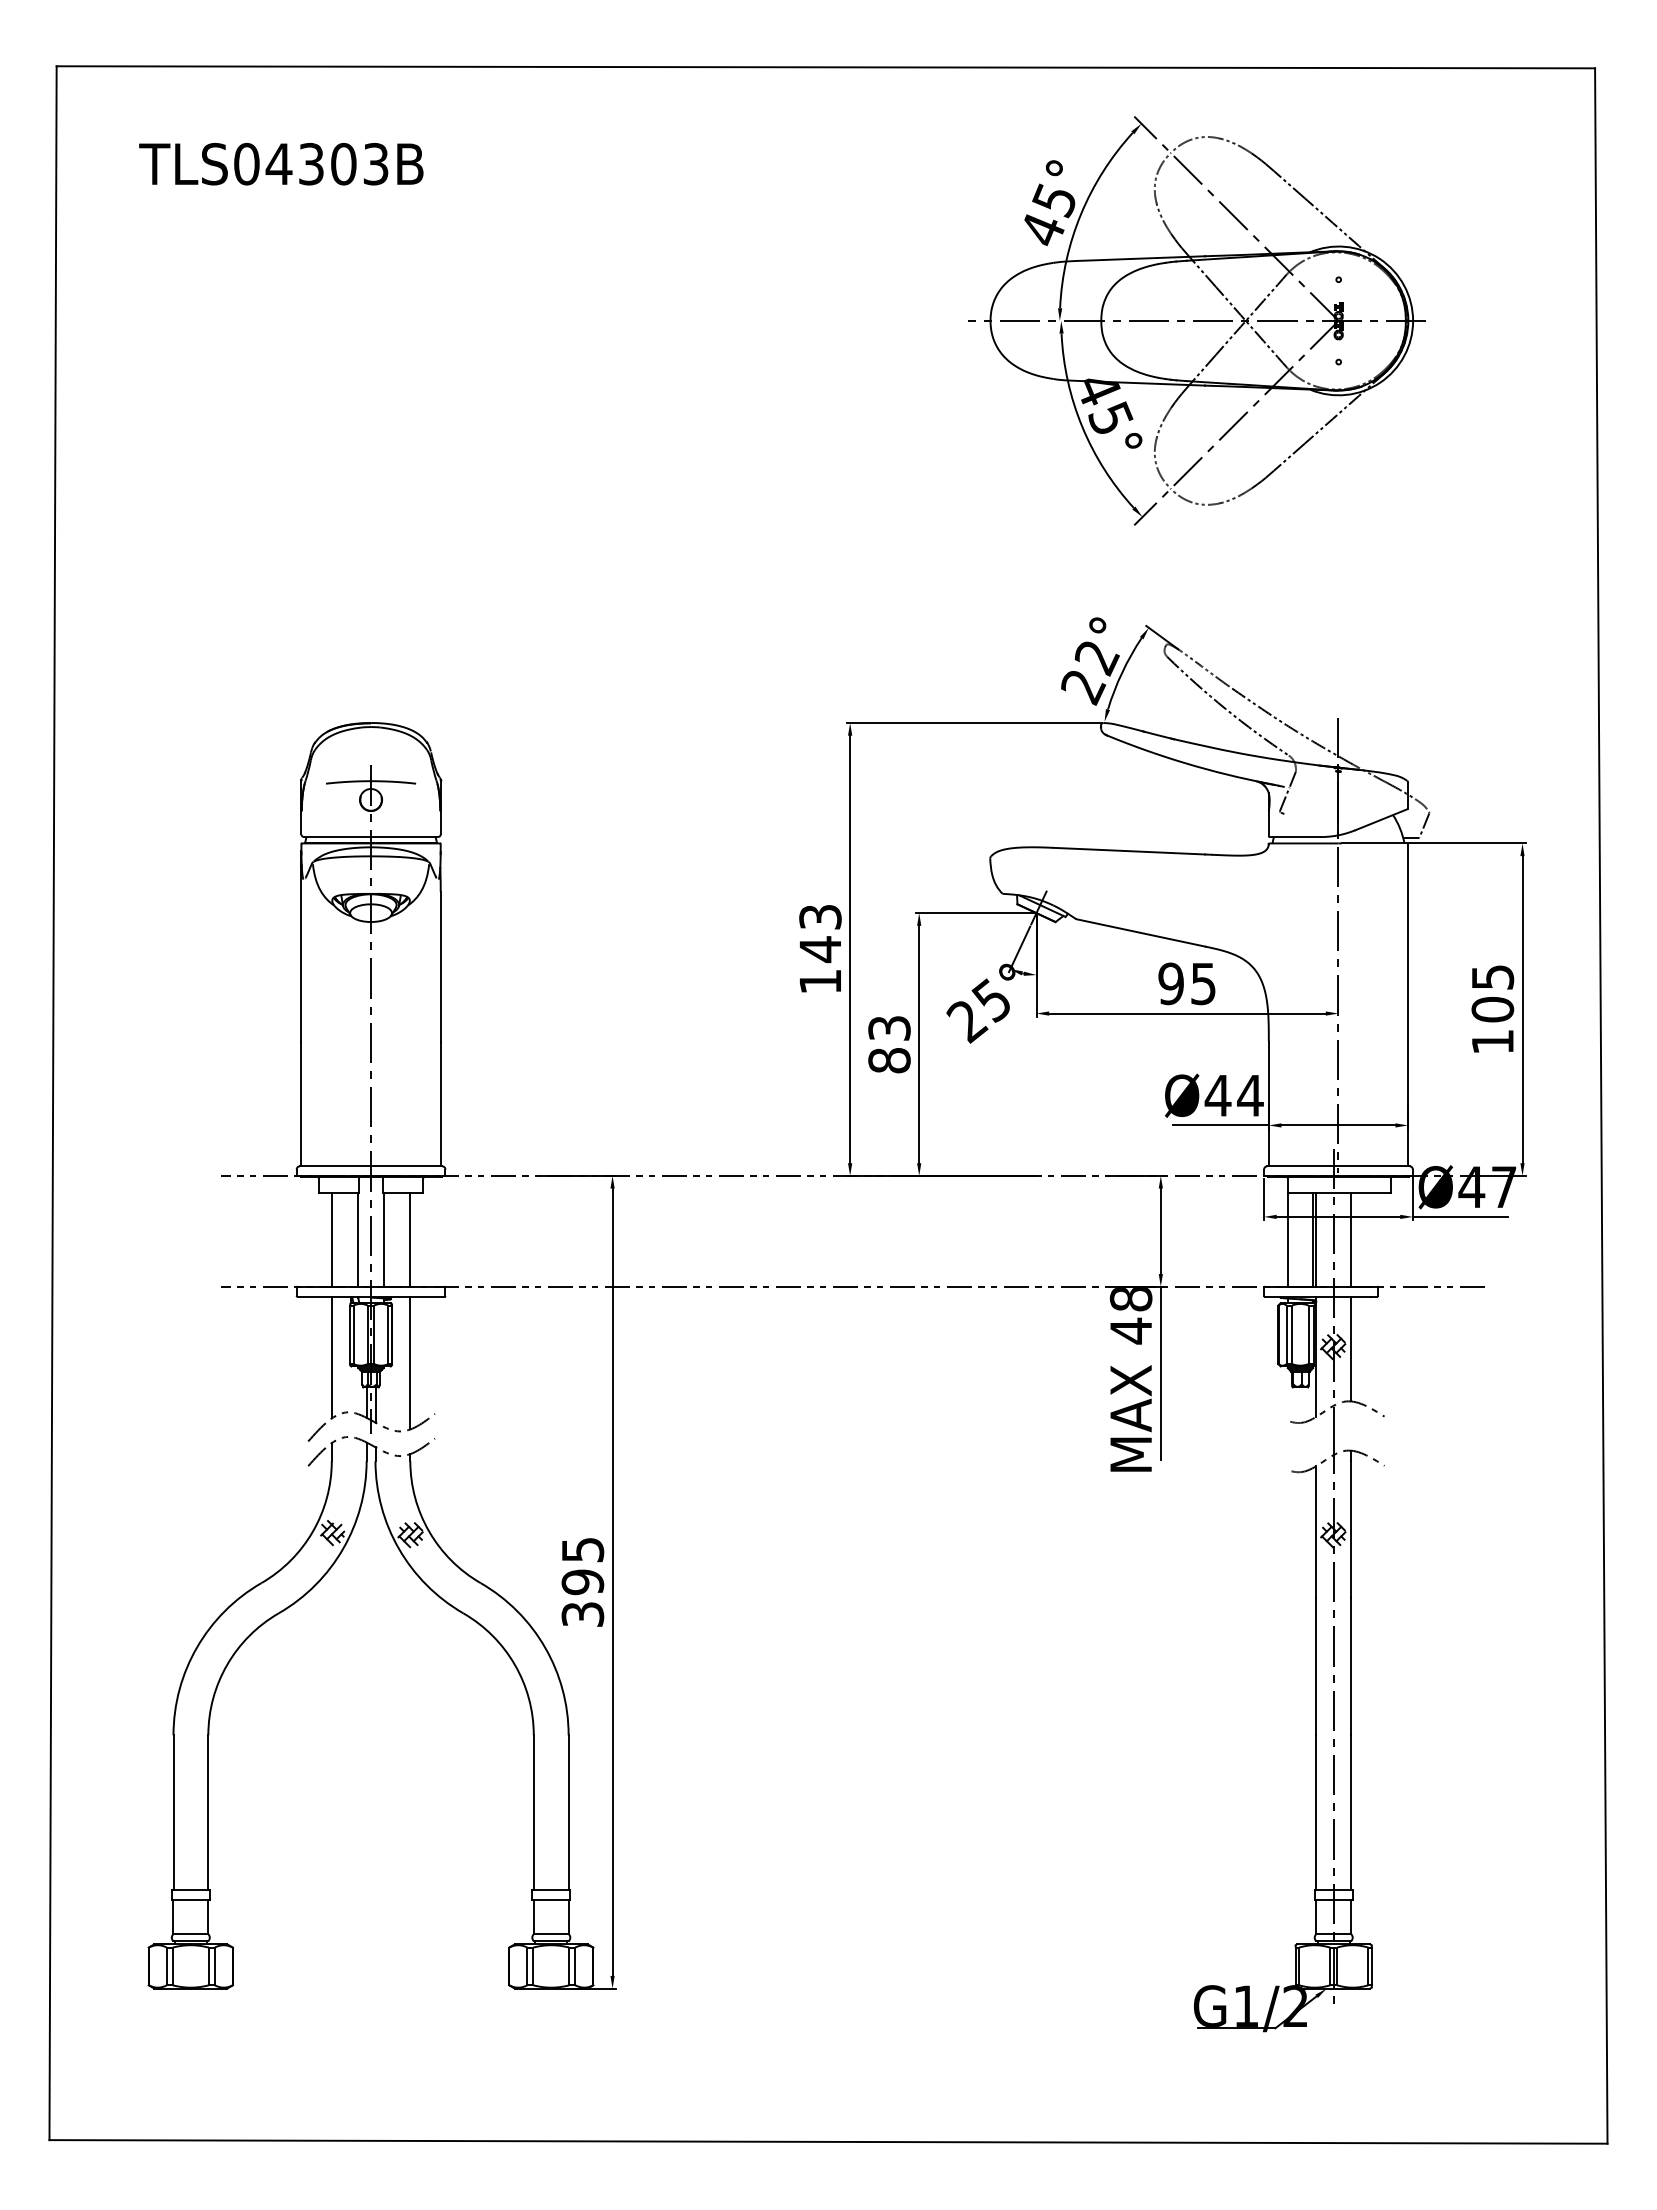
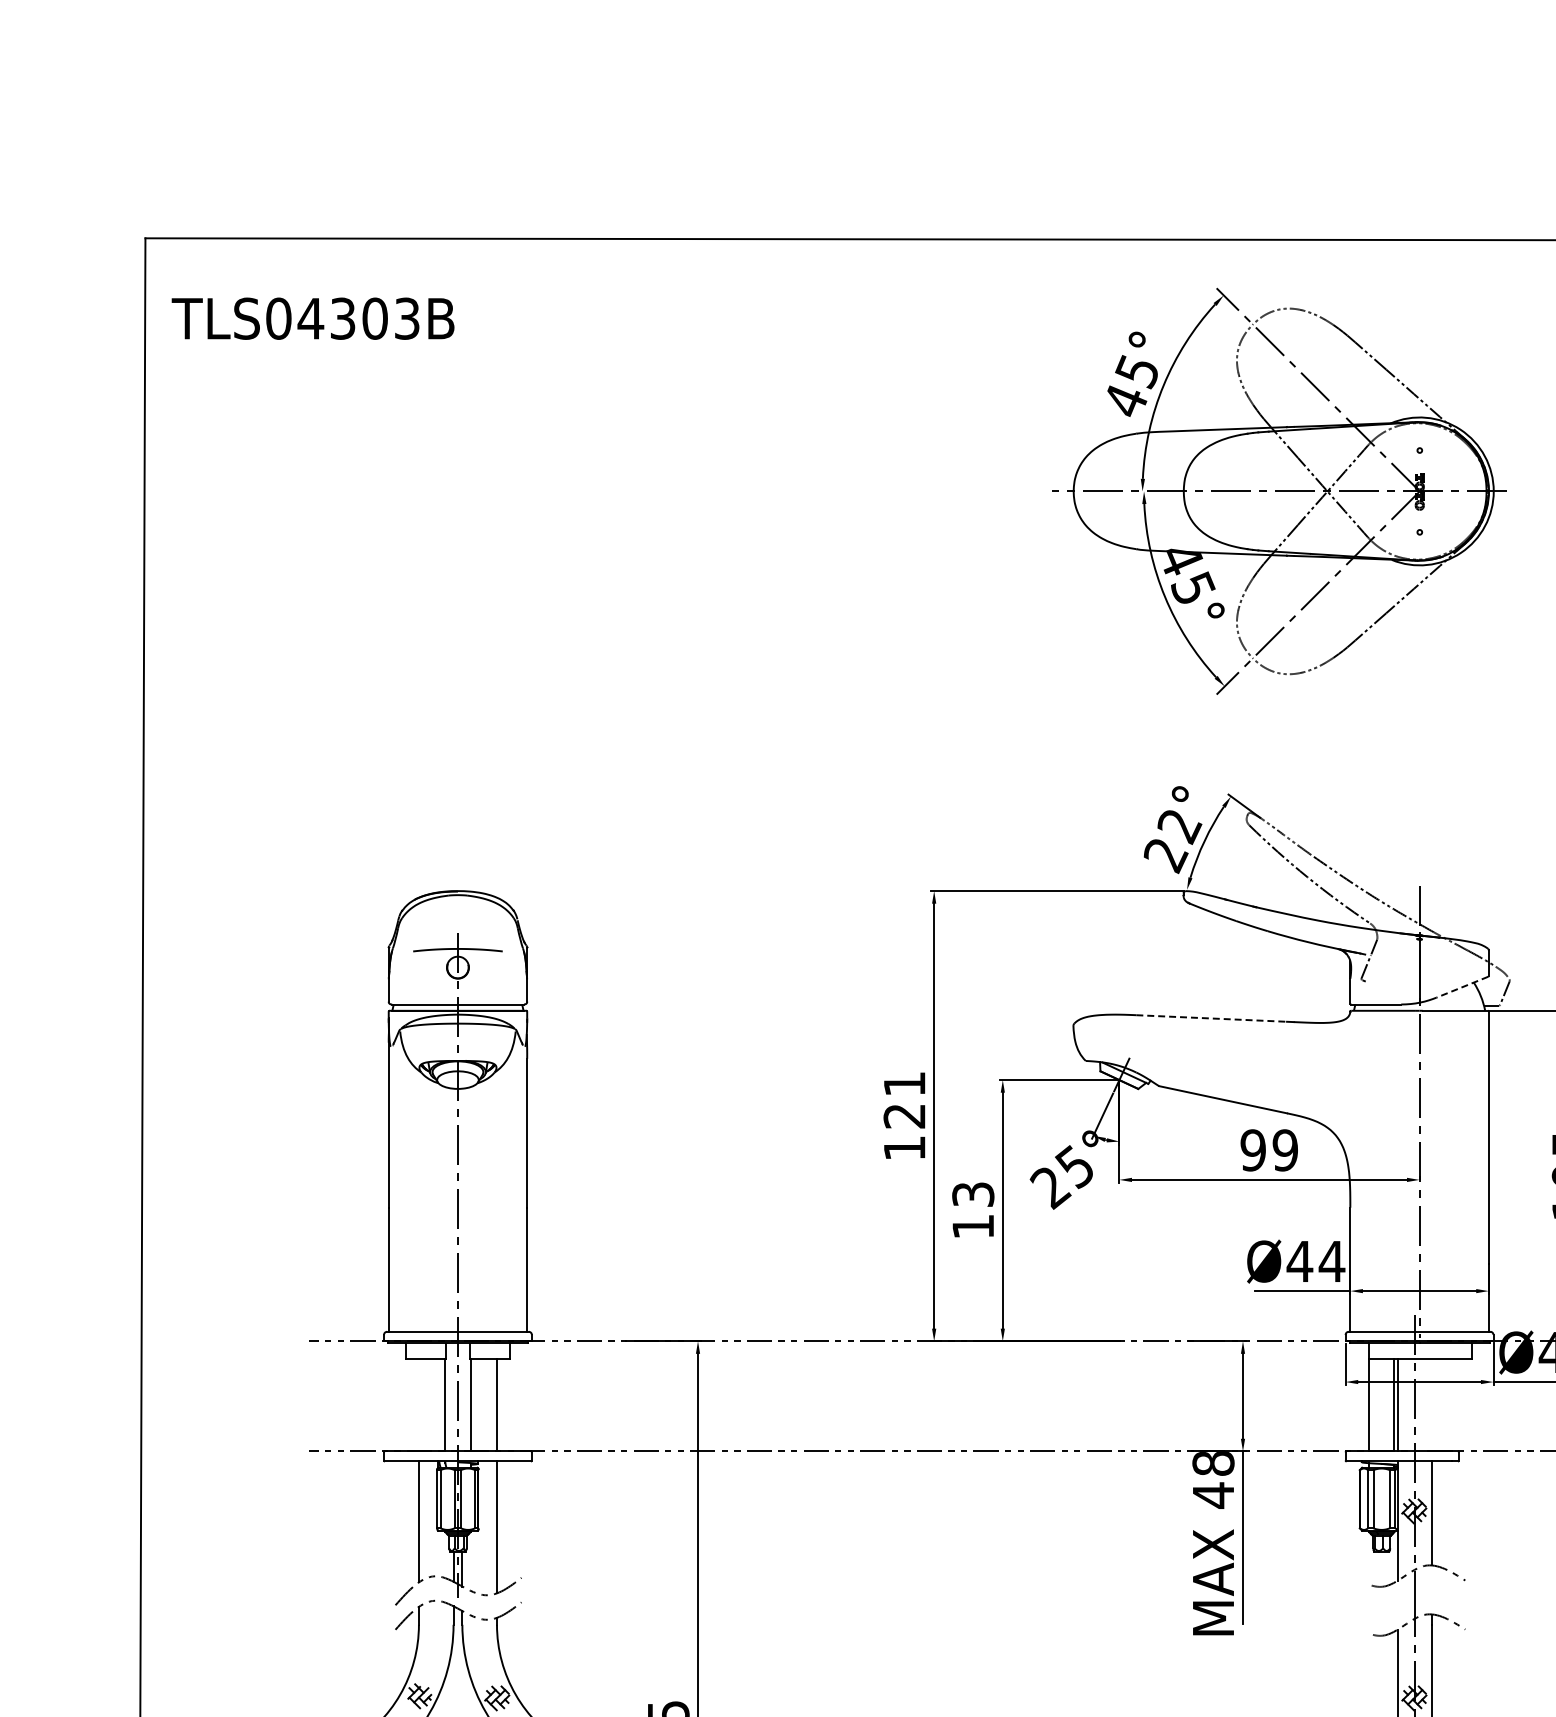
text: (281, 164) -> (313, 319), moved
line: (1381, 819) -> (1462, 987), solid -> dashed
line: (1129, 851) -> (1211, 1018), solid -> dashed
text: (820, 934) -> (904, 1101), 143 -> 121
text: (1203, 983) -> (1285, 1150), 95 -> 99
text: (889, 1060) -> (973, 1226), 83 -> 13
line: (331, 1239) -> (418, 1404), removed
line: (1351, 1239) -> (1432, 1404), removed

